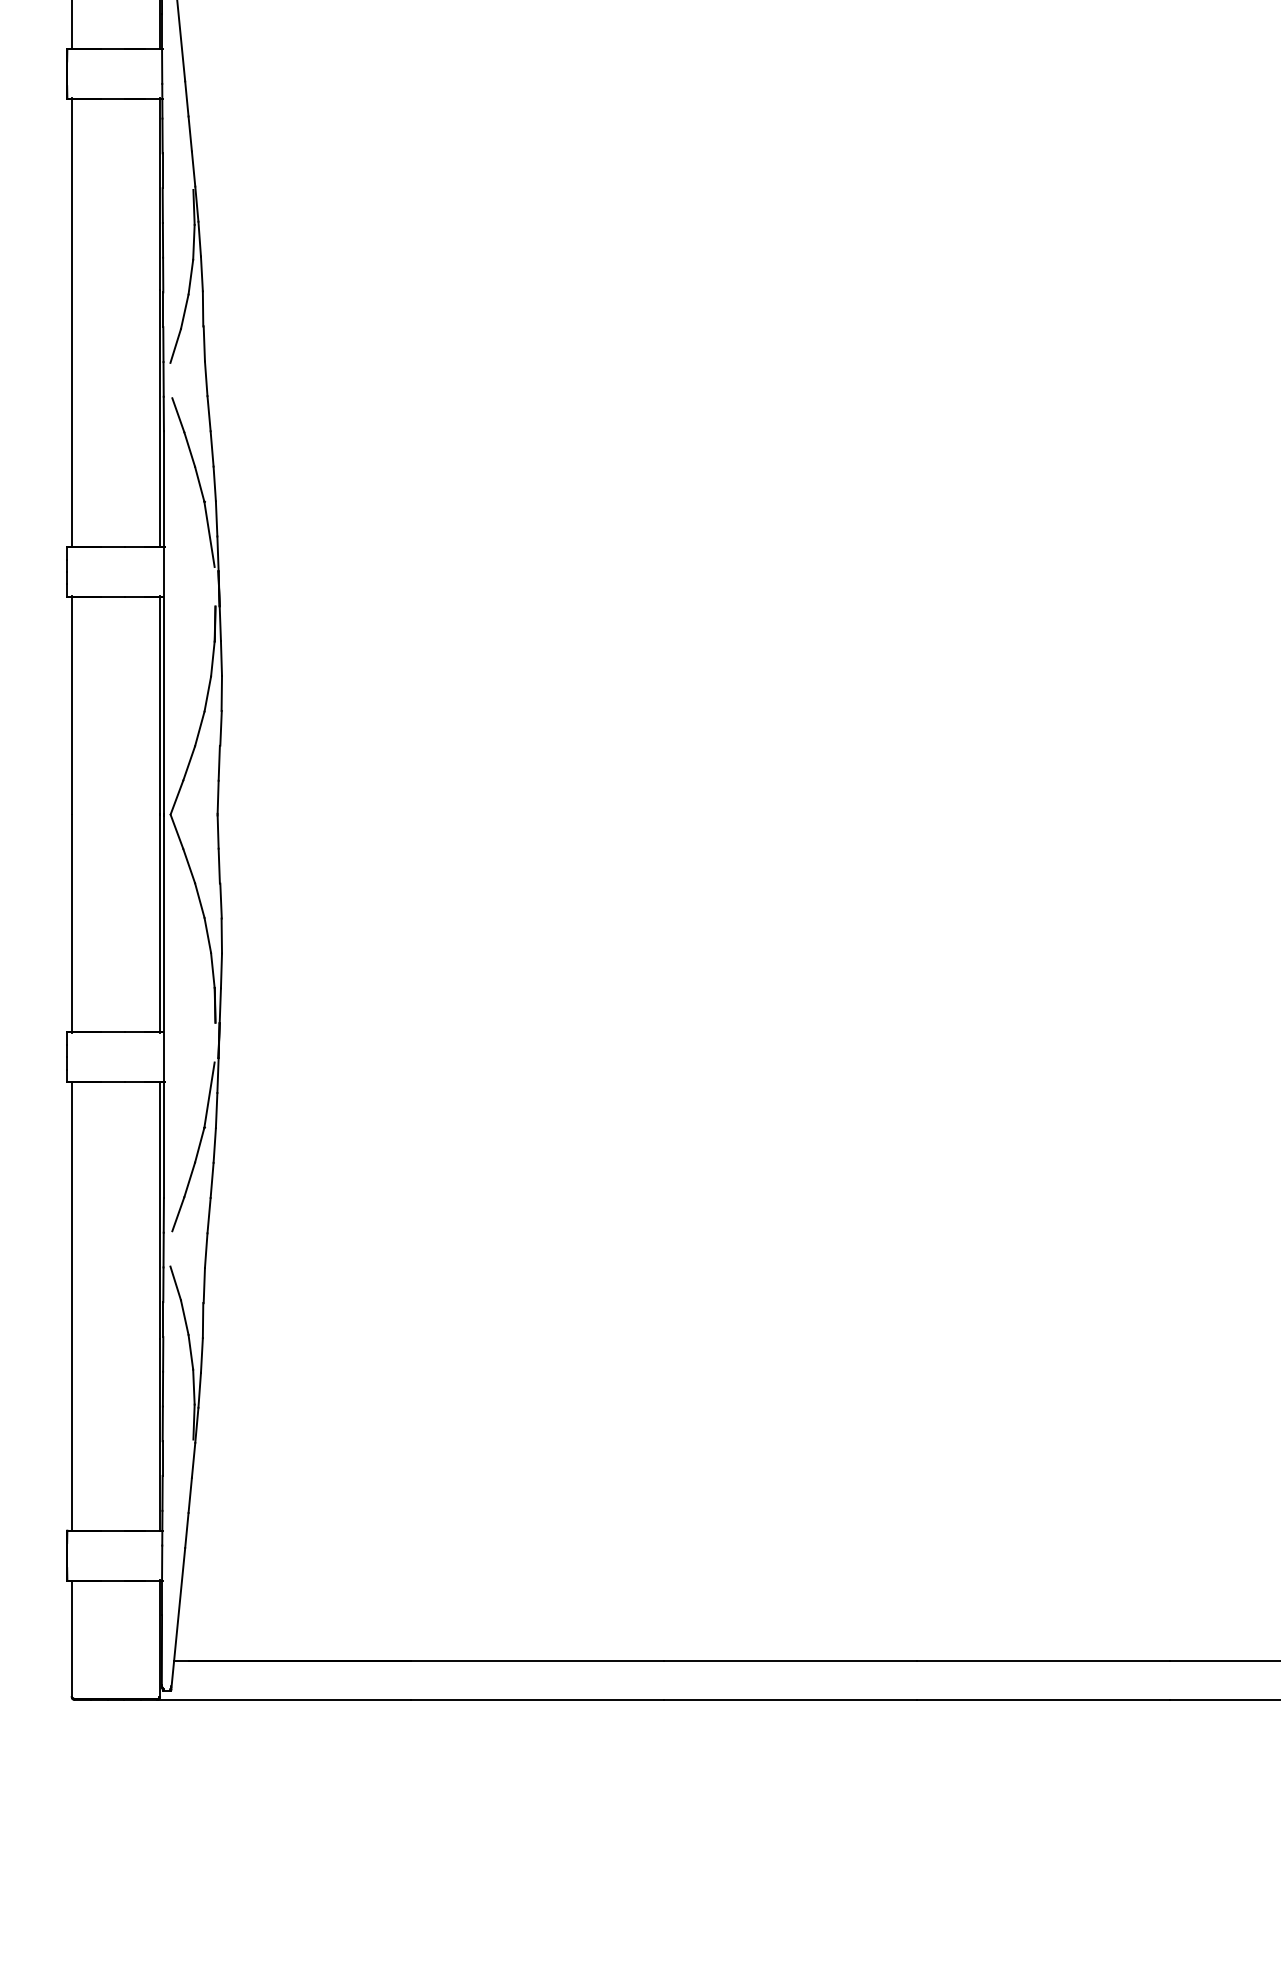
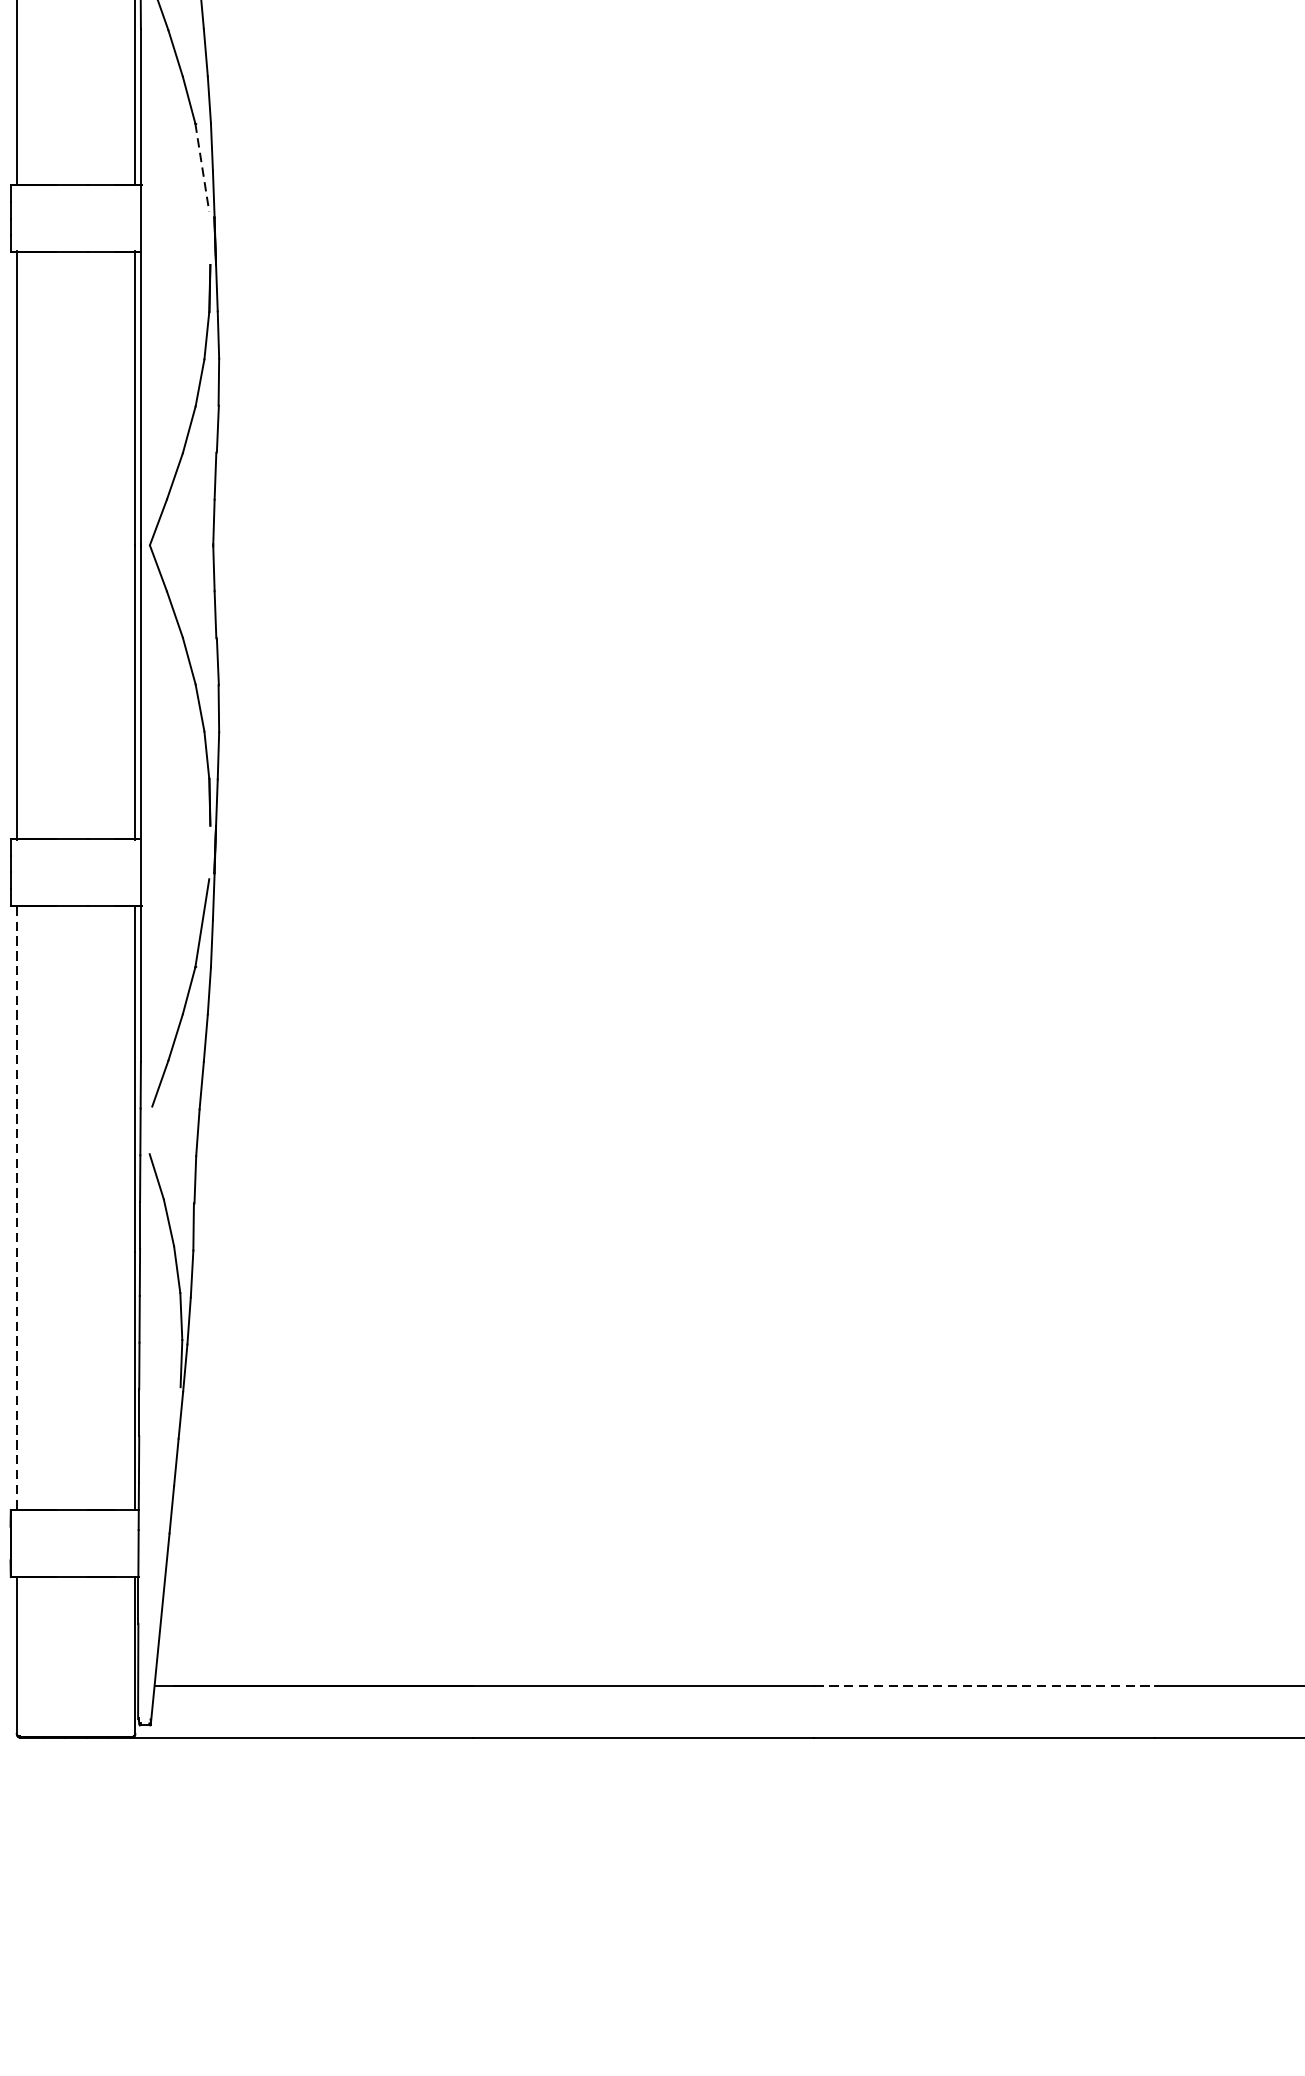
line: (209, 534) -> (202, 167), solid -> dashed
line: (71, 1307) -> (16, 1209), solid -> dashed
line: (790, 1661) -> (985, 1686), solid -> dashed

